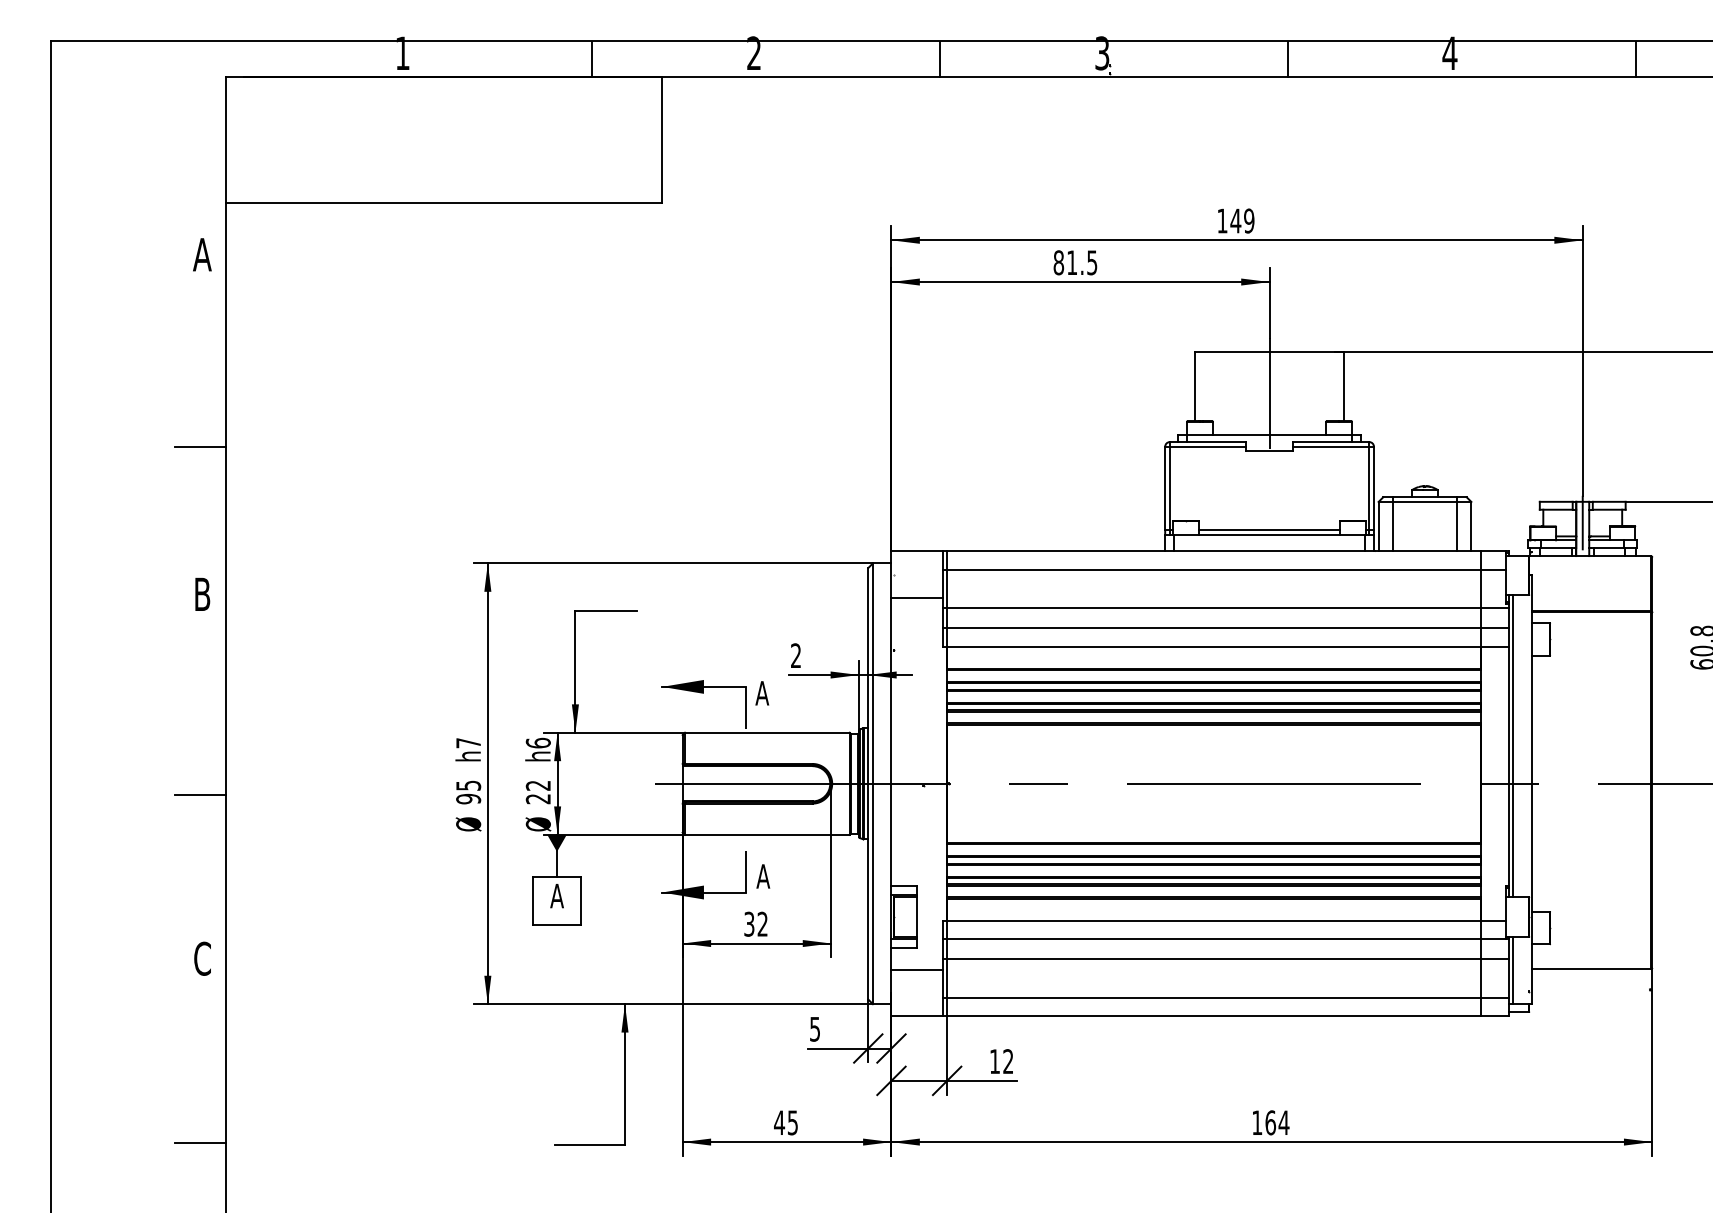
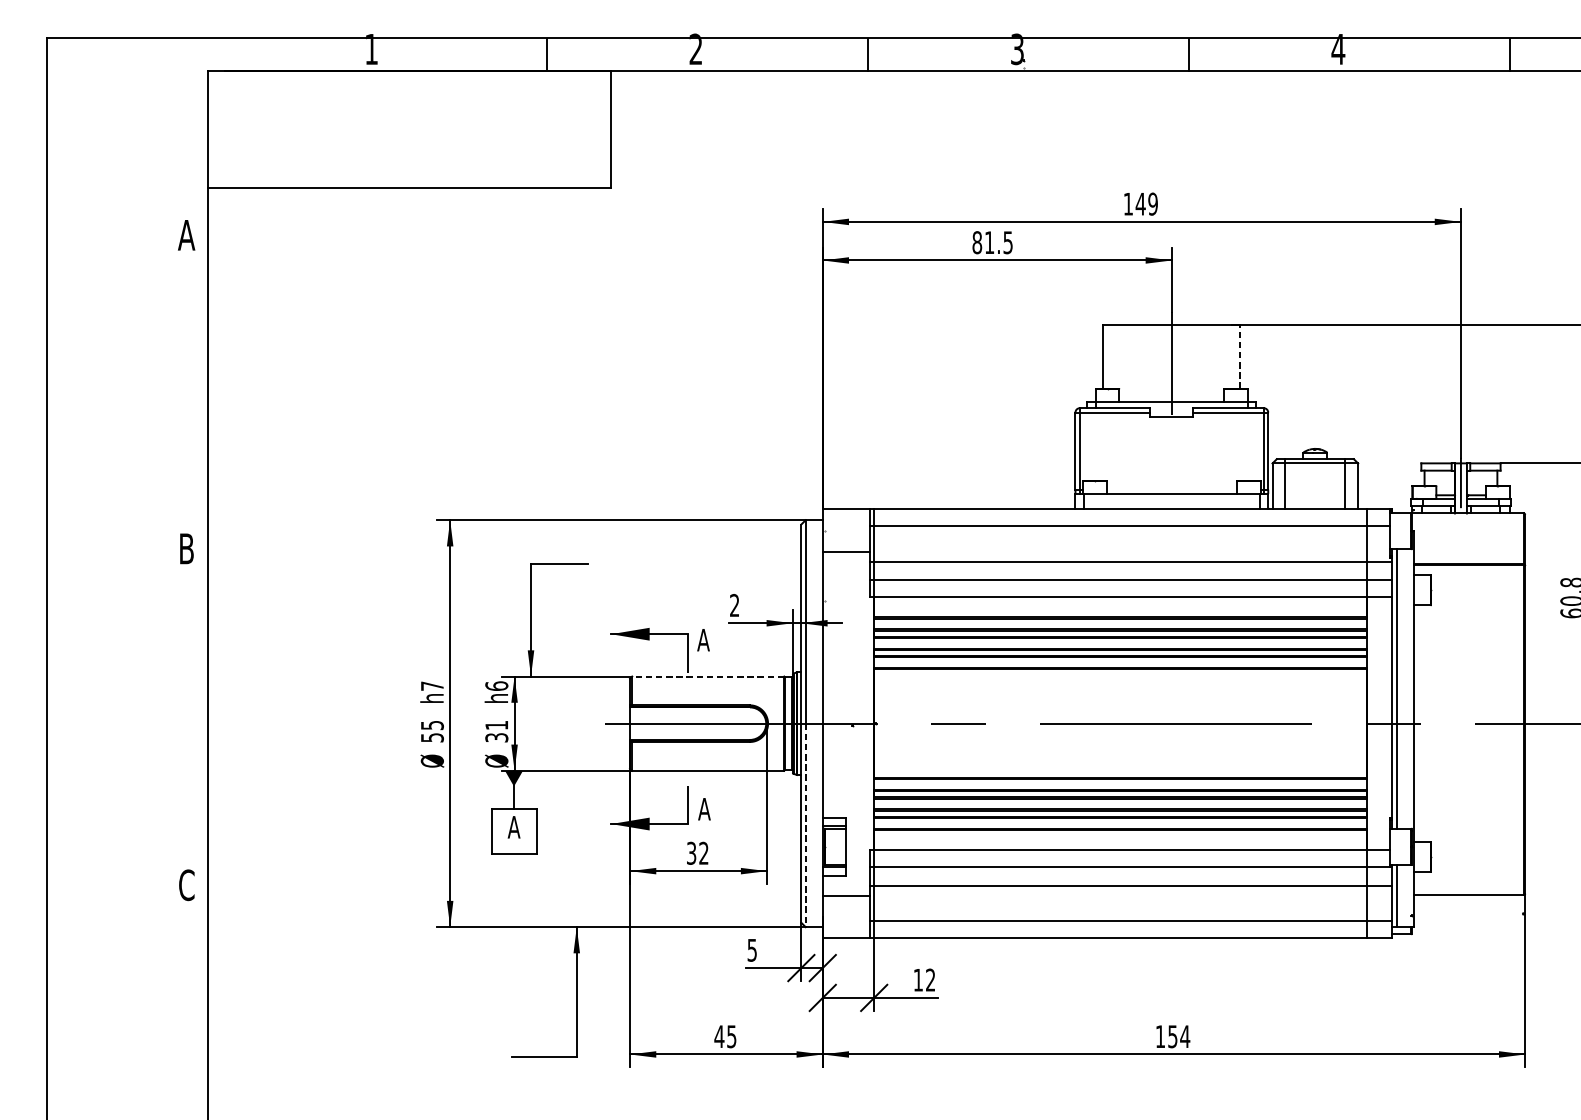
line: (1343, 386) -> (1240, 356), solid -> dashed
line: (199, 446) -> (183, 412), removed
line: (1269, 530) -> (1171, 489), removed
line: (766, 732) -> (707, 676), solid -> dashed
text: (537, 792) -> (495, 731), 22 -> 31
line: (199, 794) -> (183, 733), removed
text: (468, 798) -> (432, 737), 95 -> 55
line: (872, 894) -> (805, 825), solid -> dashed
text: (1270, 1122) -> (1172, 1036), 164 -> 154
line: (199, 1142) -> (183, 1054), removed

